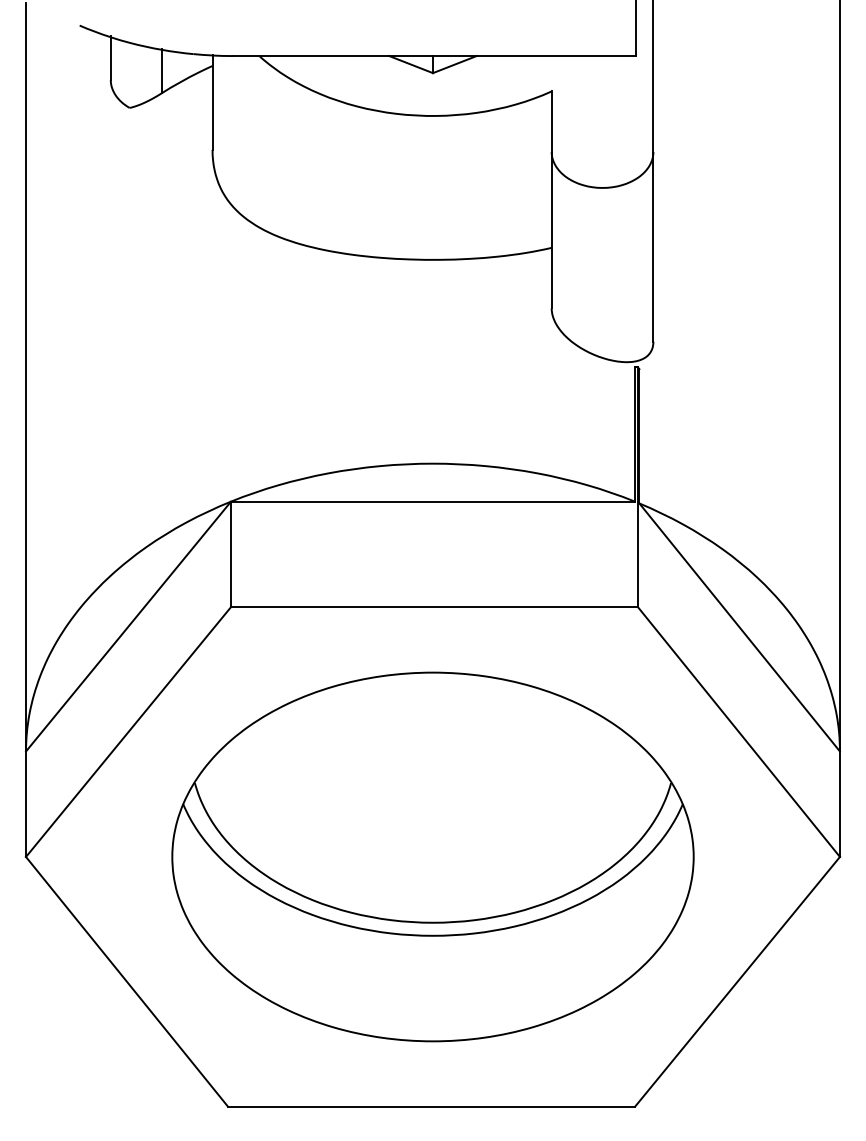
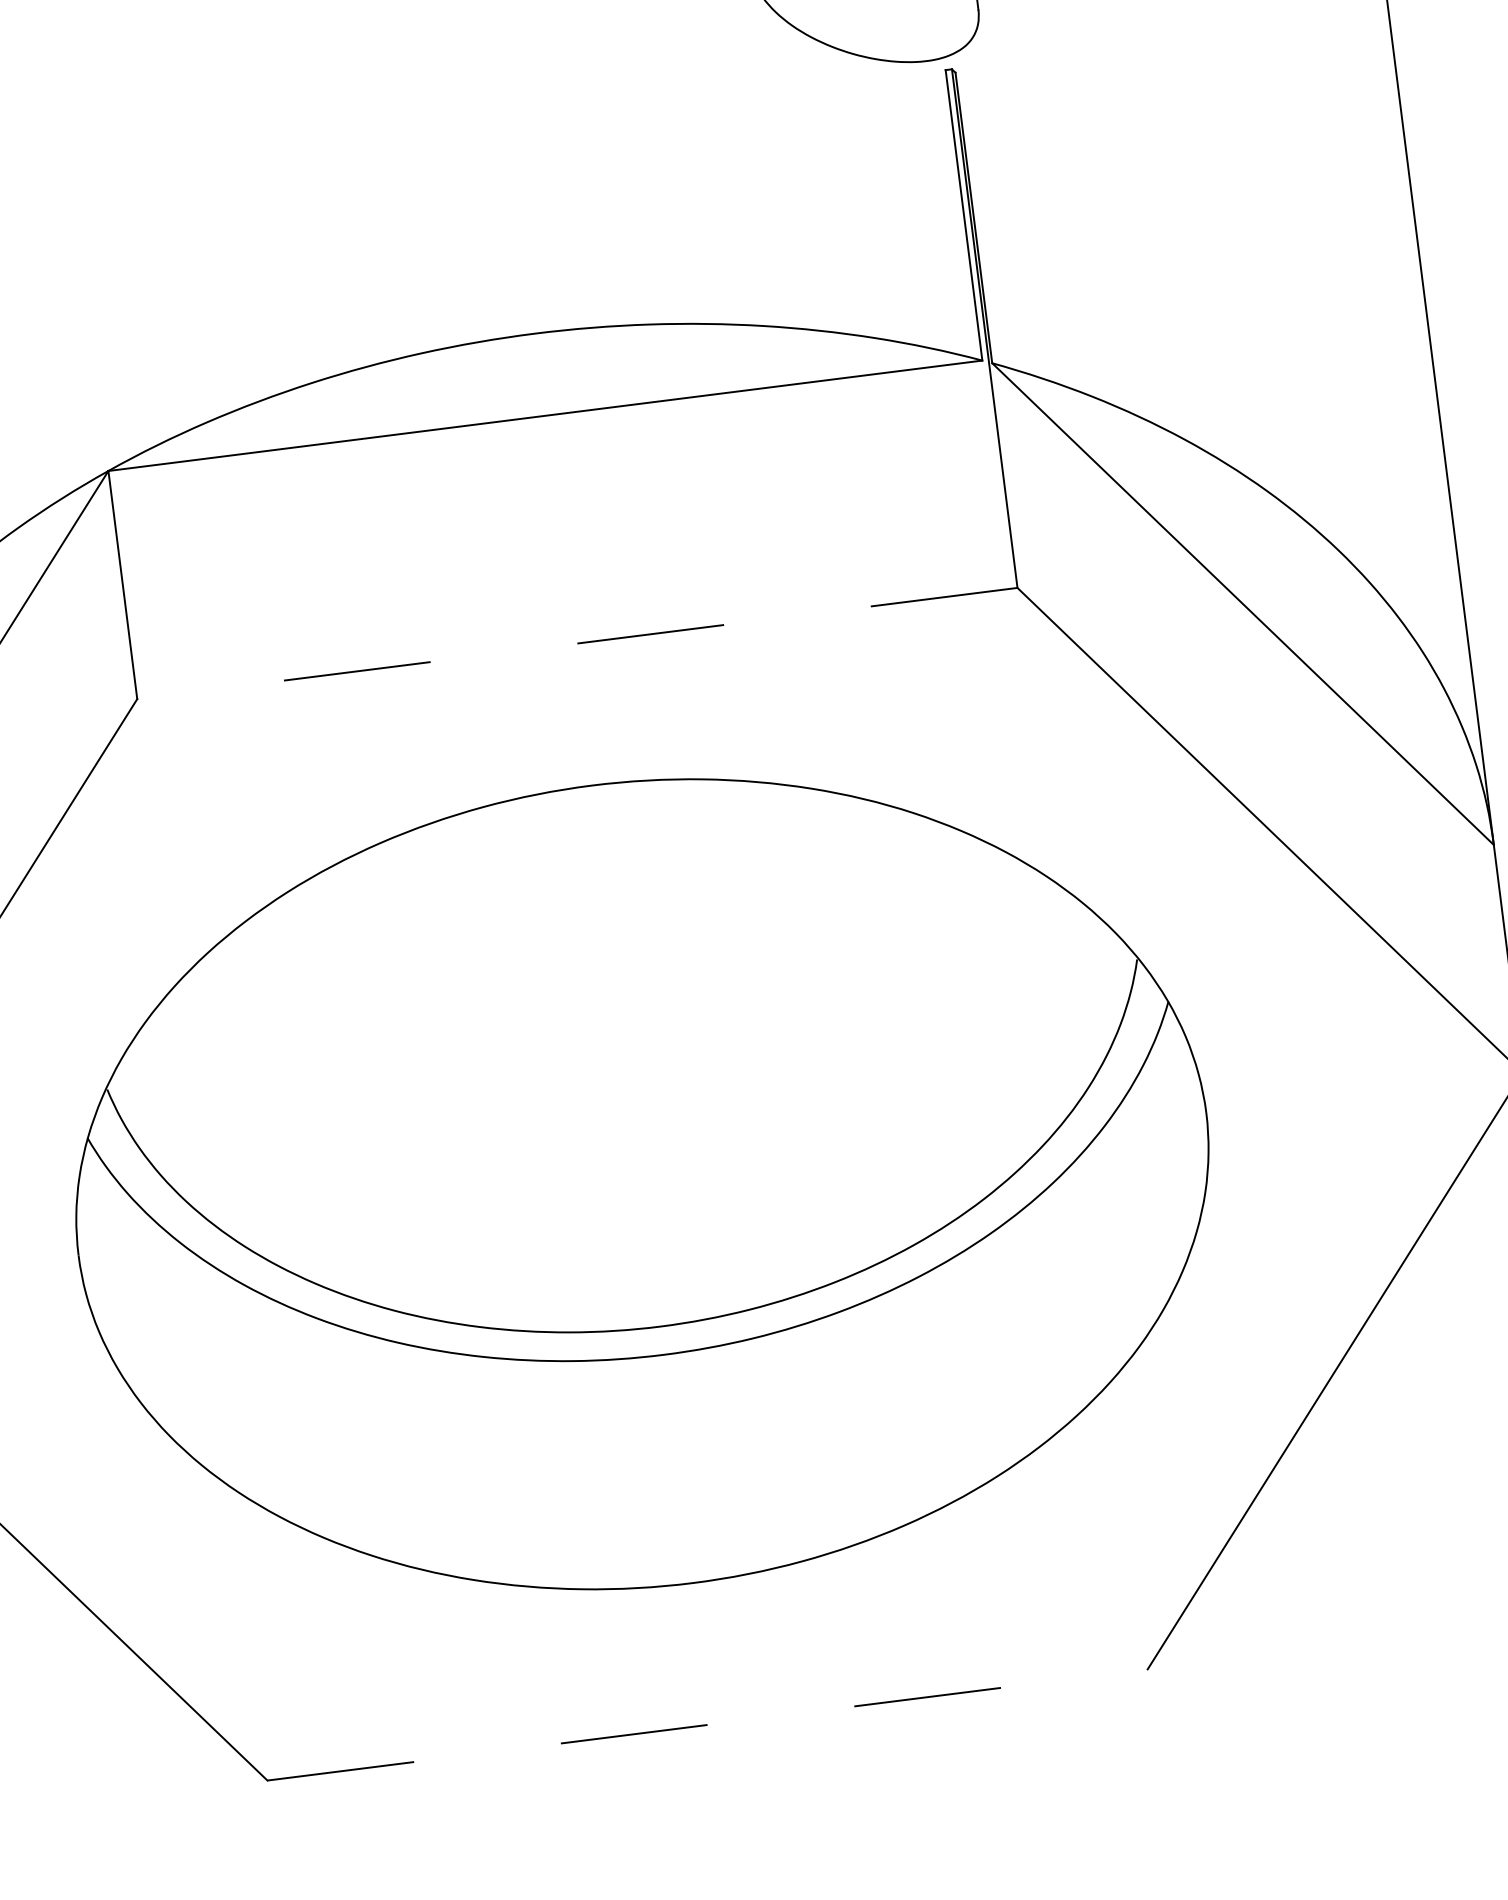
line: (433, 607) -> (575, 644), solid -> dashed
line: (432, 1106) -> (709, 1724), solid -> dashed

